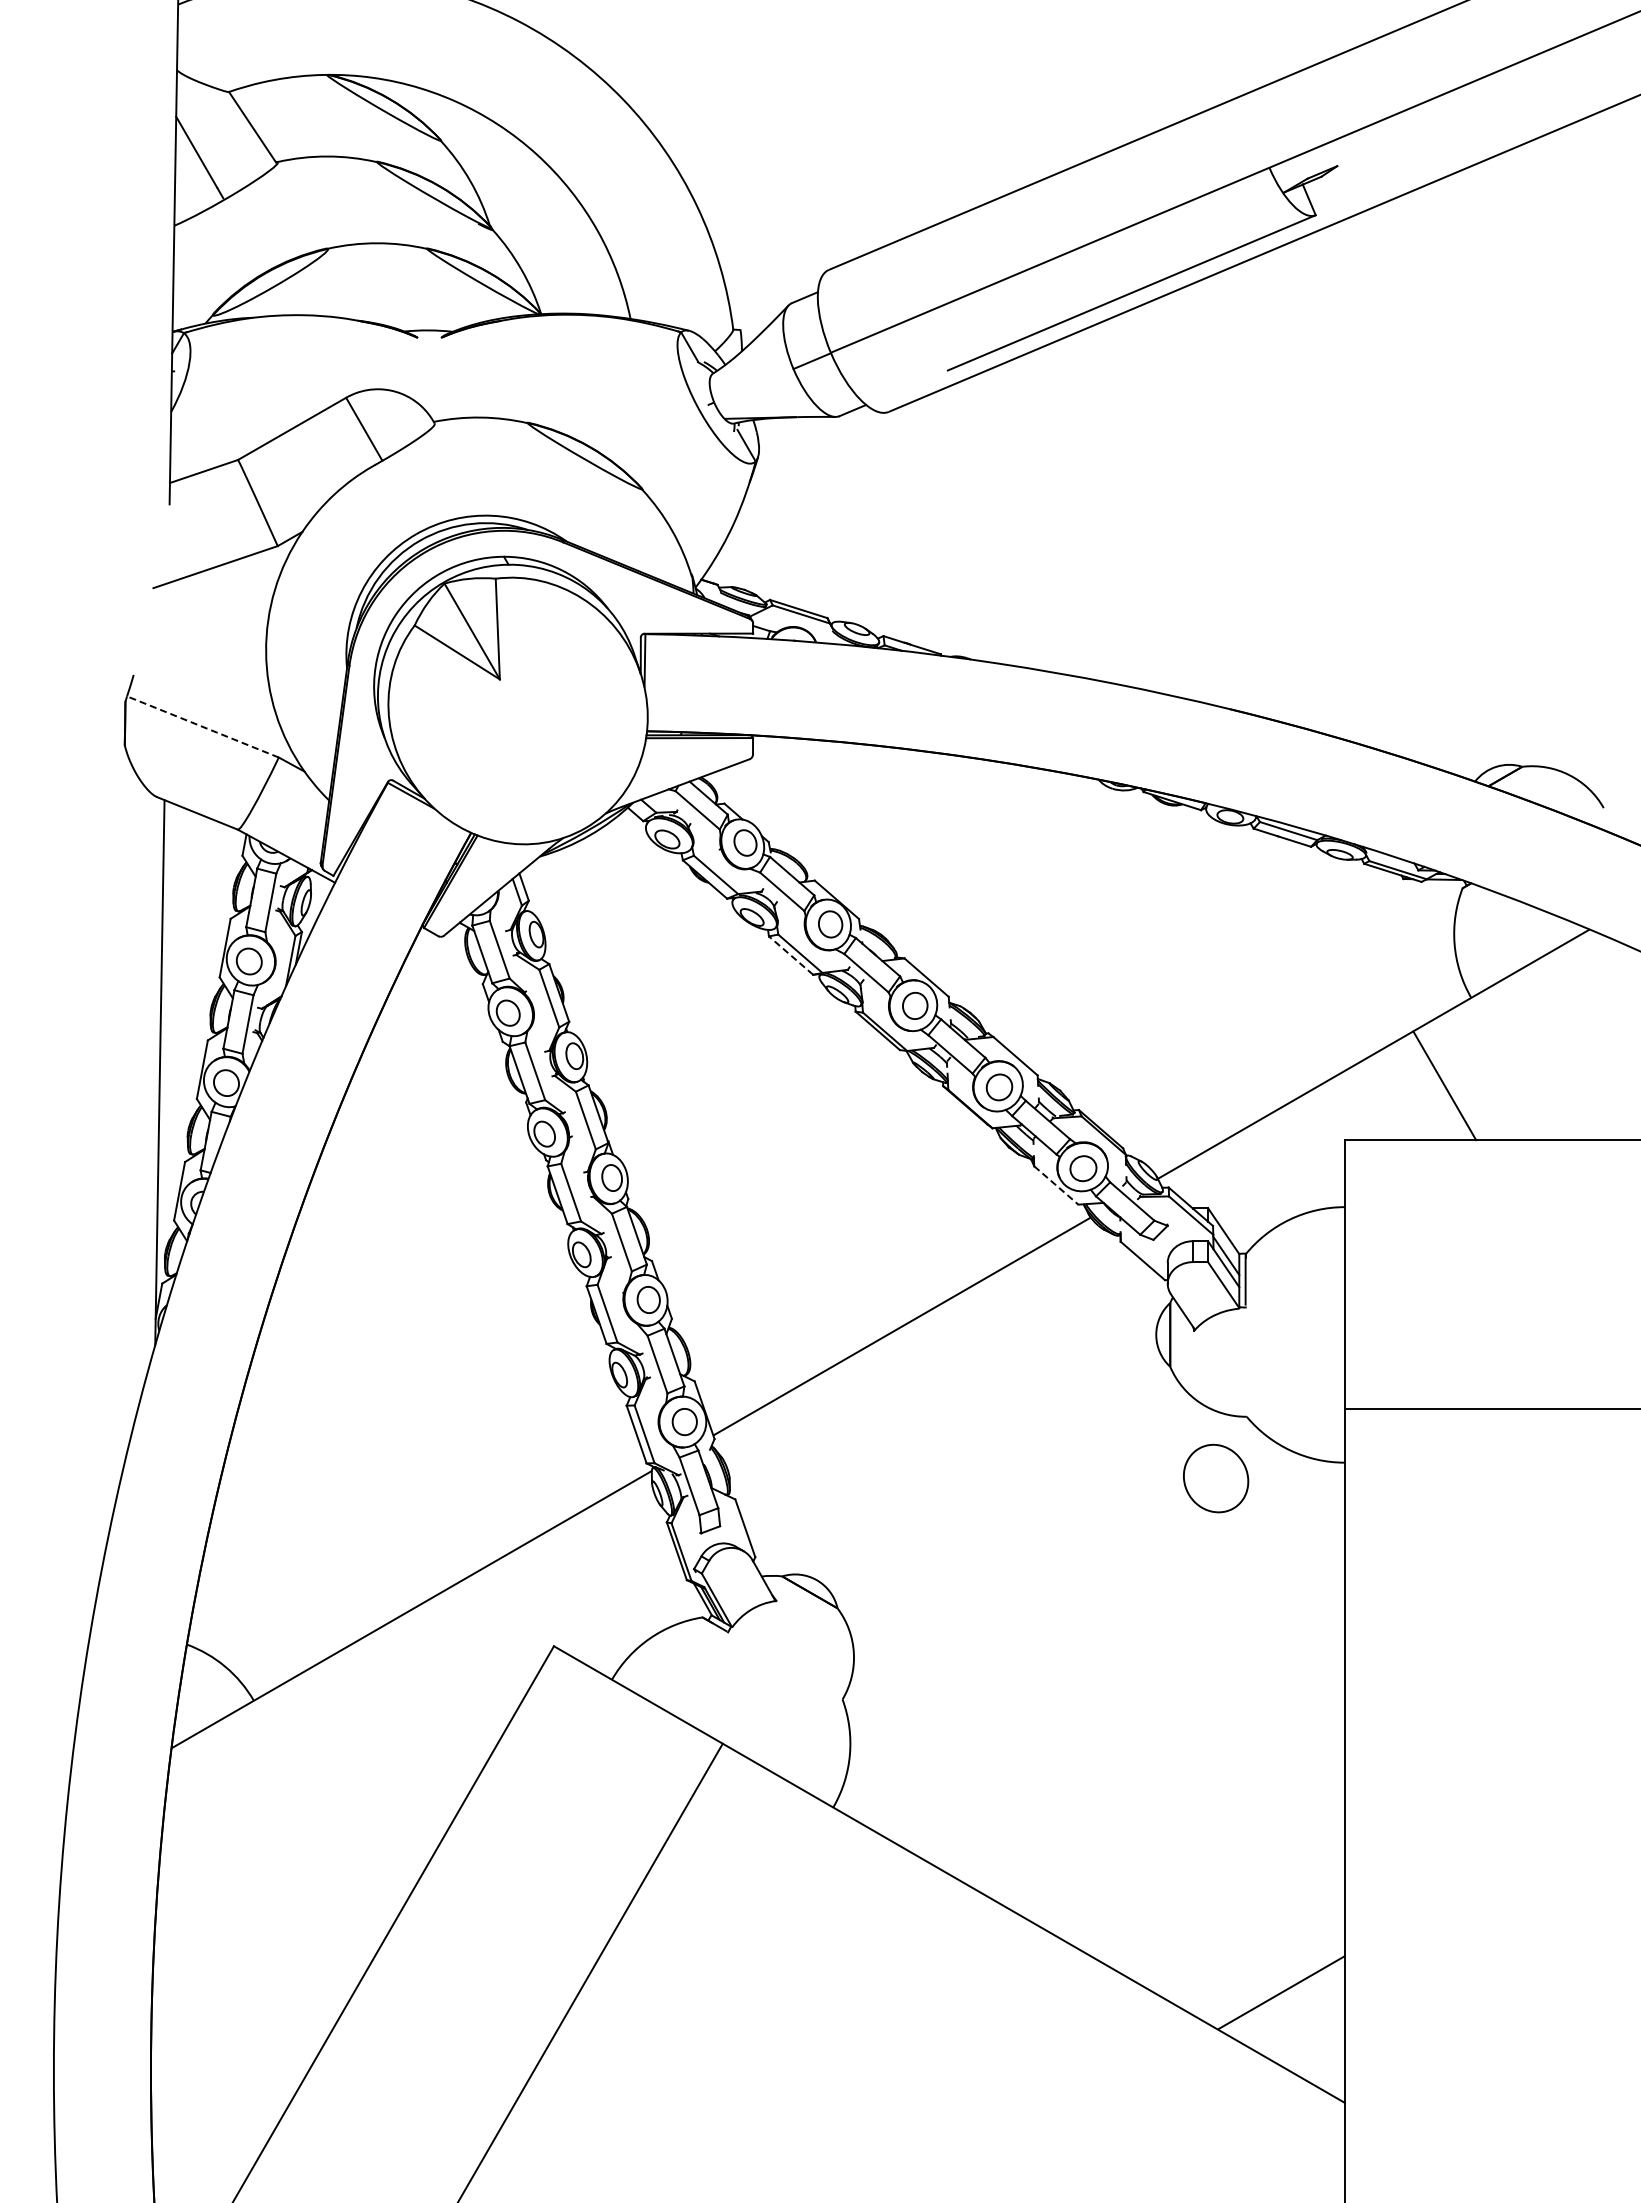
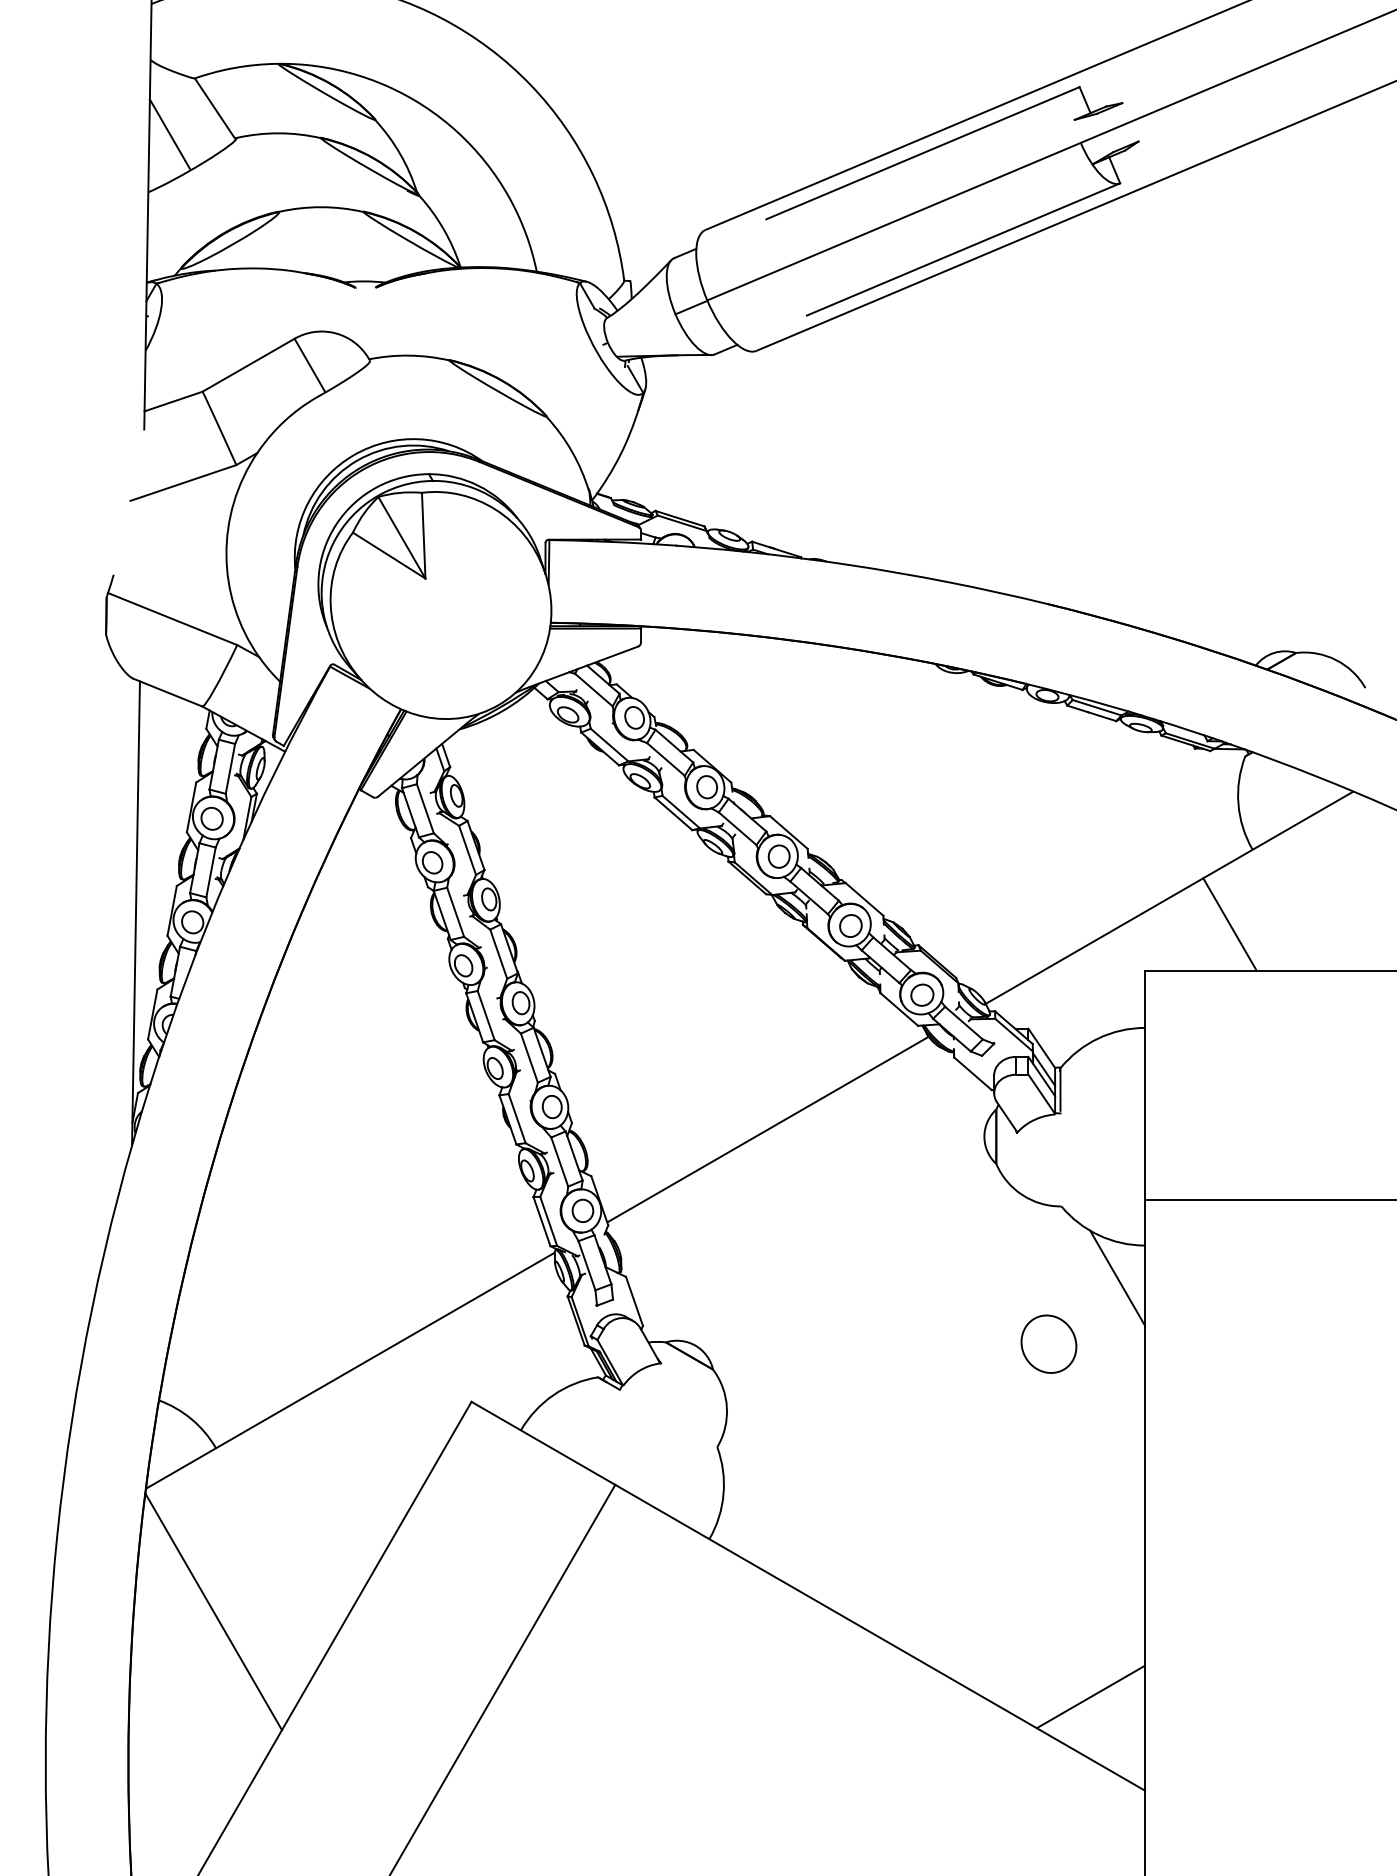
part: (1106, 171) -> (942, 146), added
line: (202, 726) -> (172, 618), dashed -> solid
line: (790, 955) -> (672, 813), dashed -> solid
line: (1056, 1185) -> (899, 1009), dashed -> solid
part: (1216, 1478) -> (1049, 1344), moved
line: (1312, 1500) -> (1117, 1277), added
line: (250, 1892) -> (213, 1611), added

